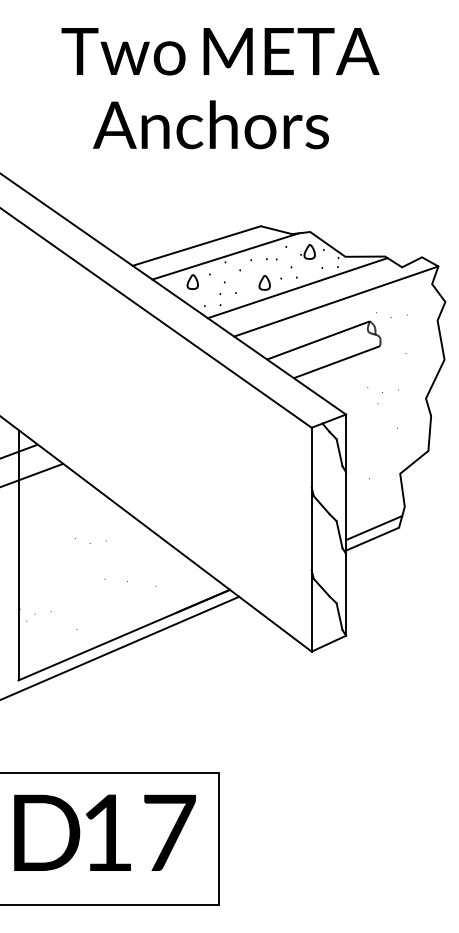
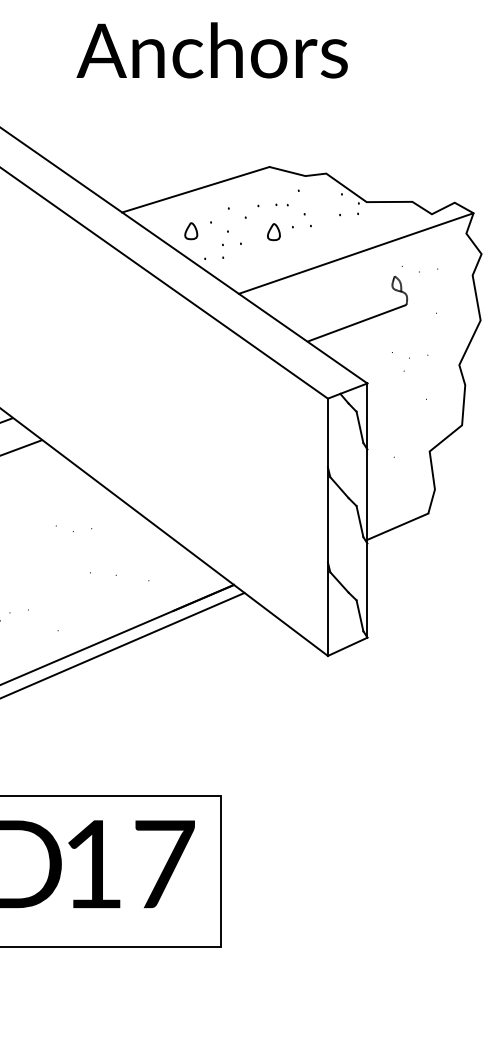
part: (307, 251) -> (323, 196), removed
line: (225, 256) -> (228, 201), removed
line: (297, 288) -> (311, 238), removed
line: (318, 340) -> (335, 298), removed
line: (374, 528) -> (400, 514), removed

